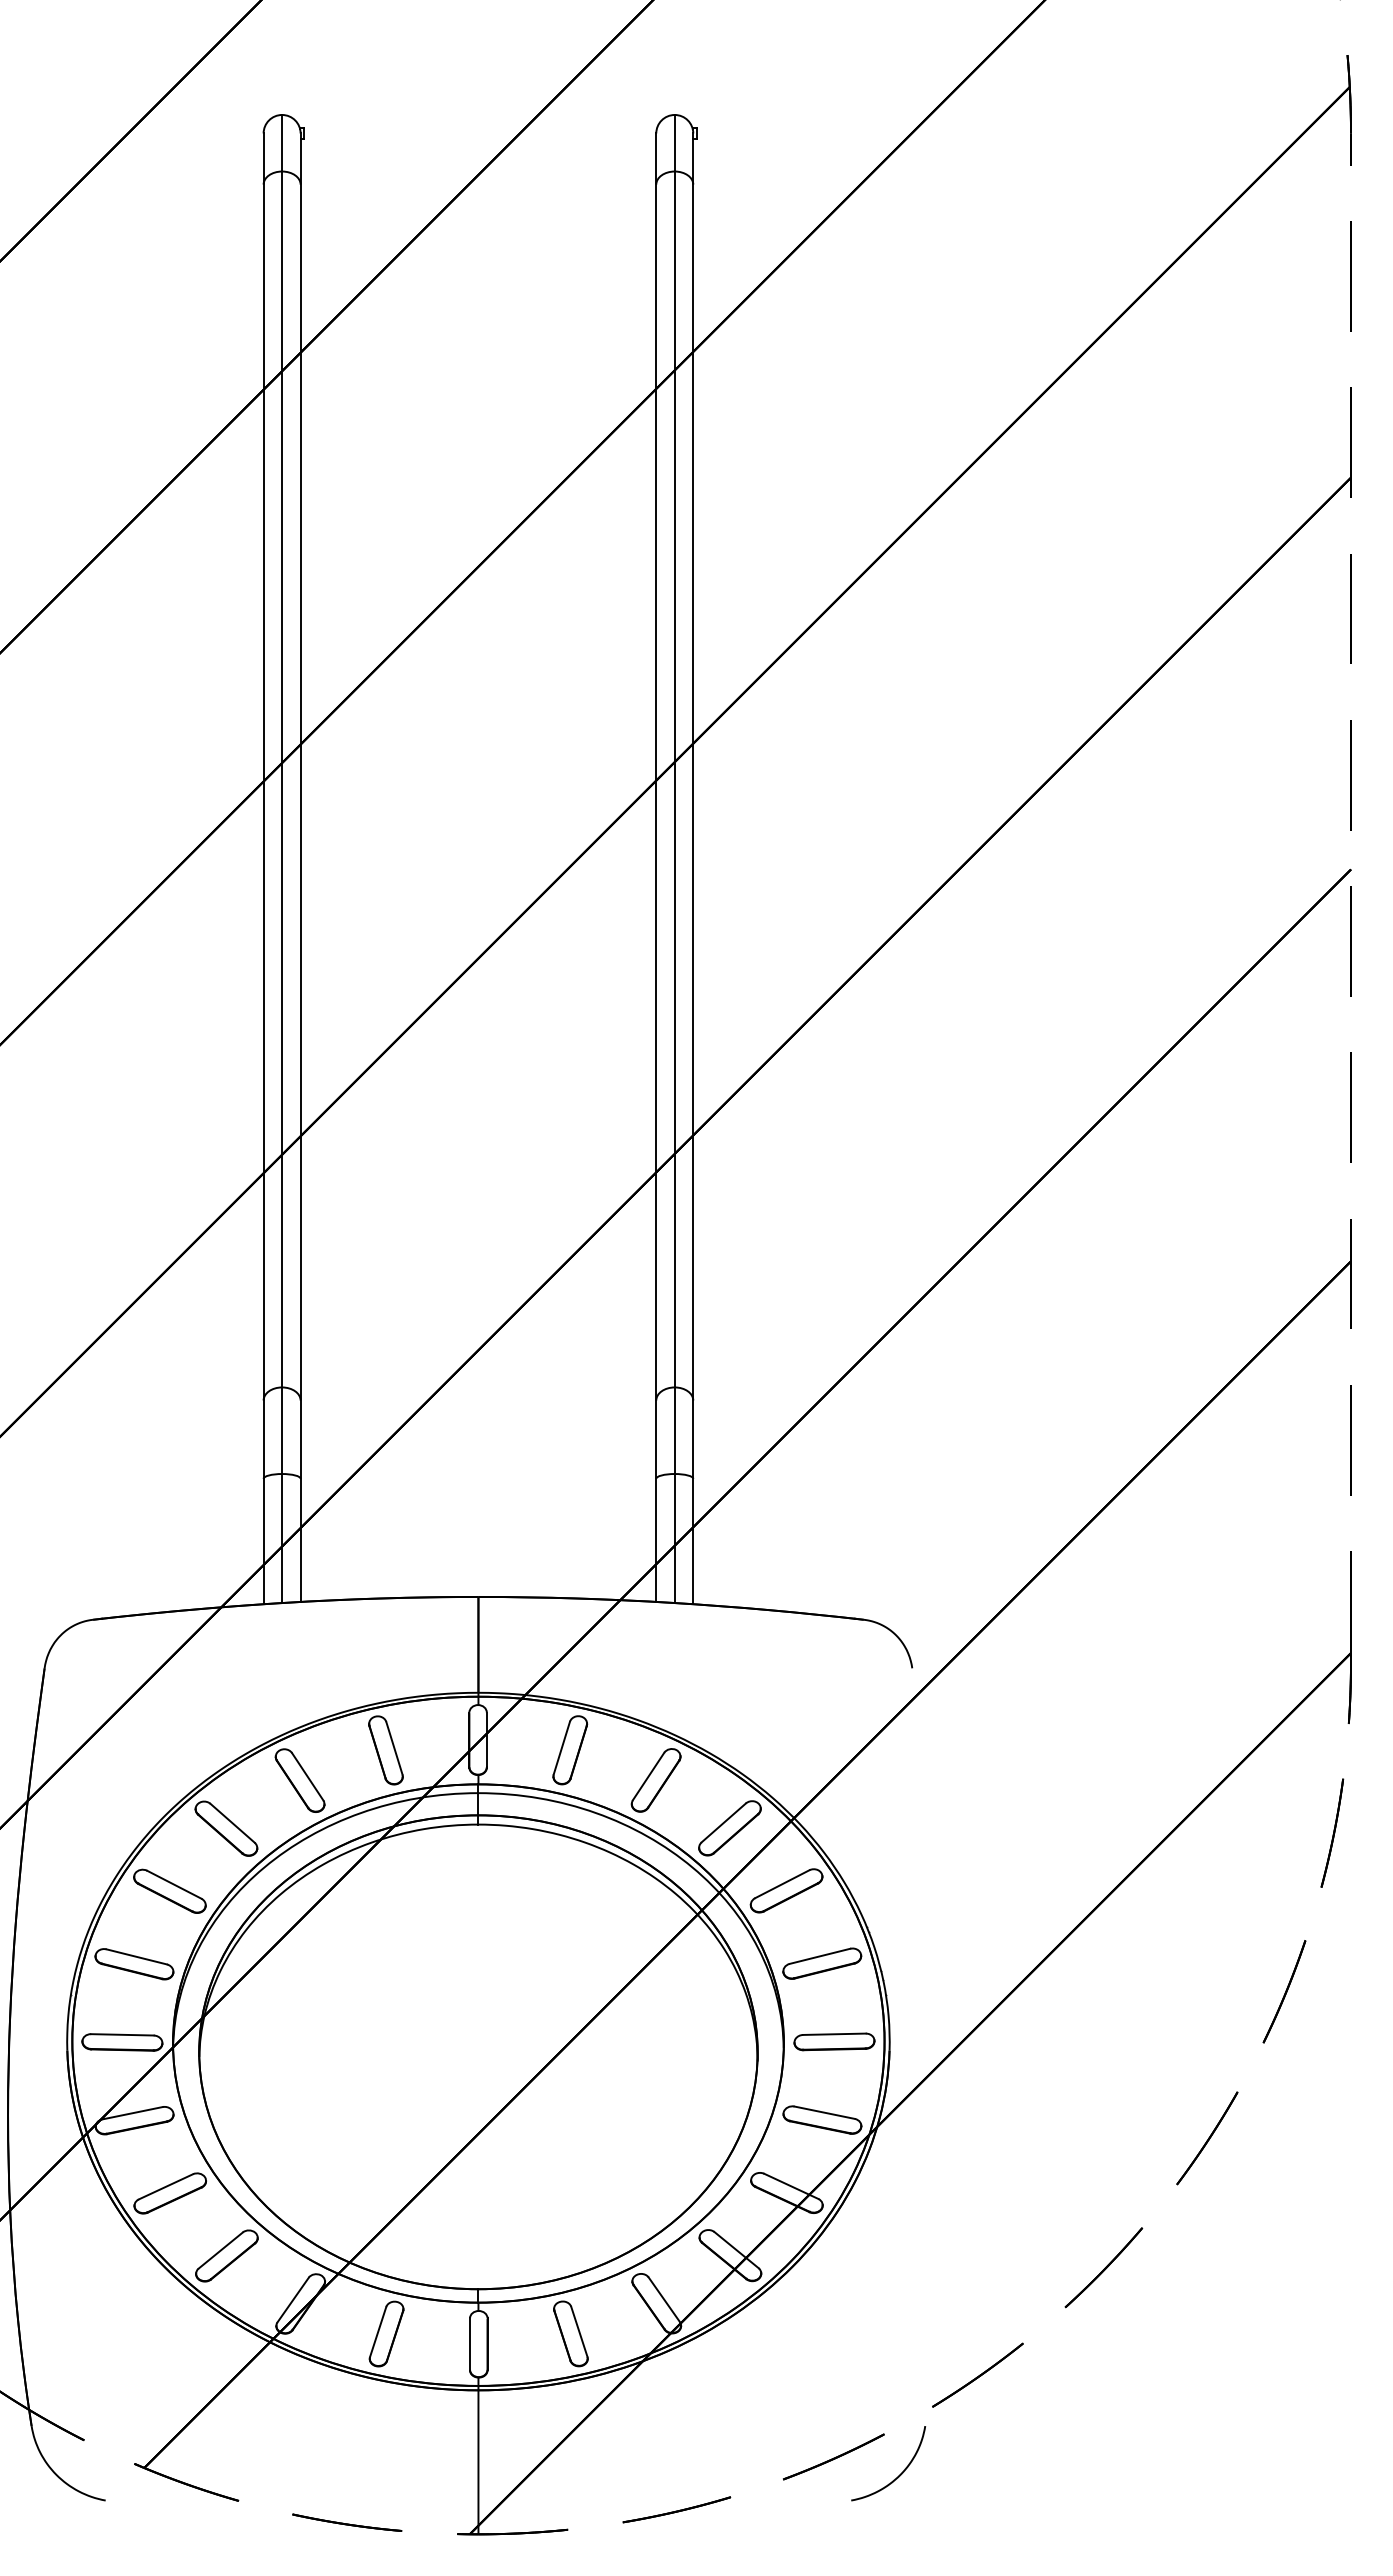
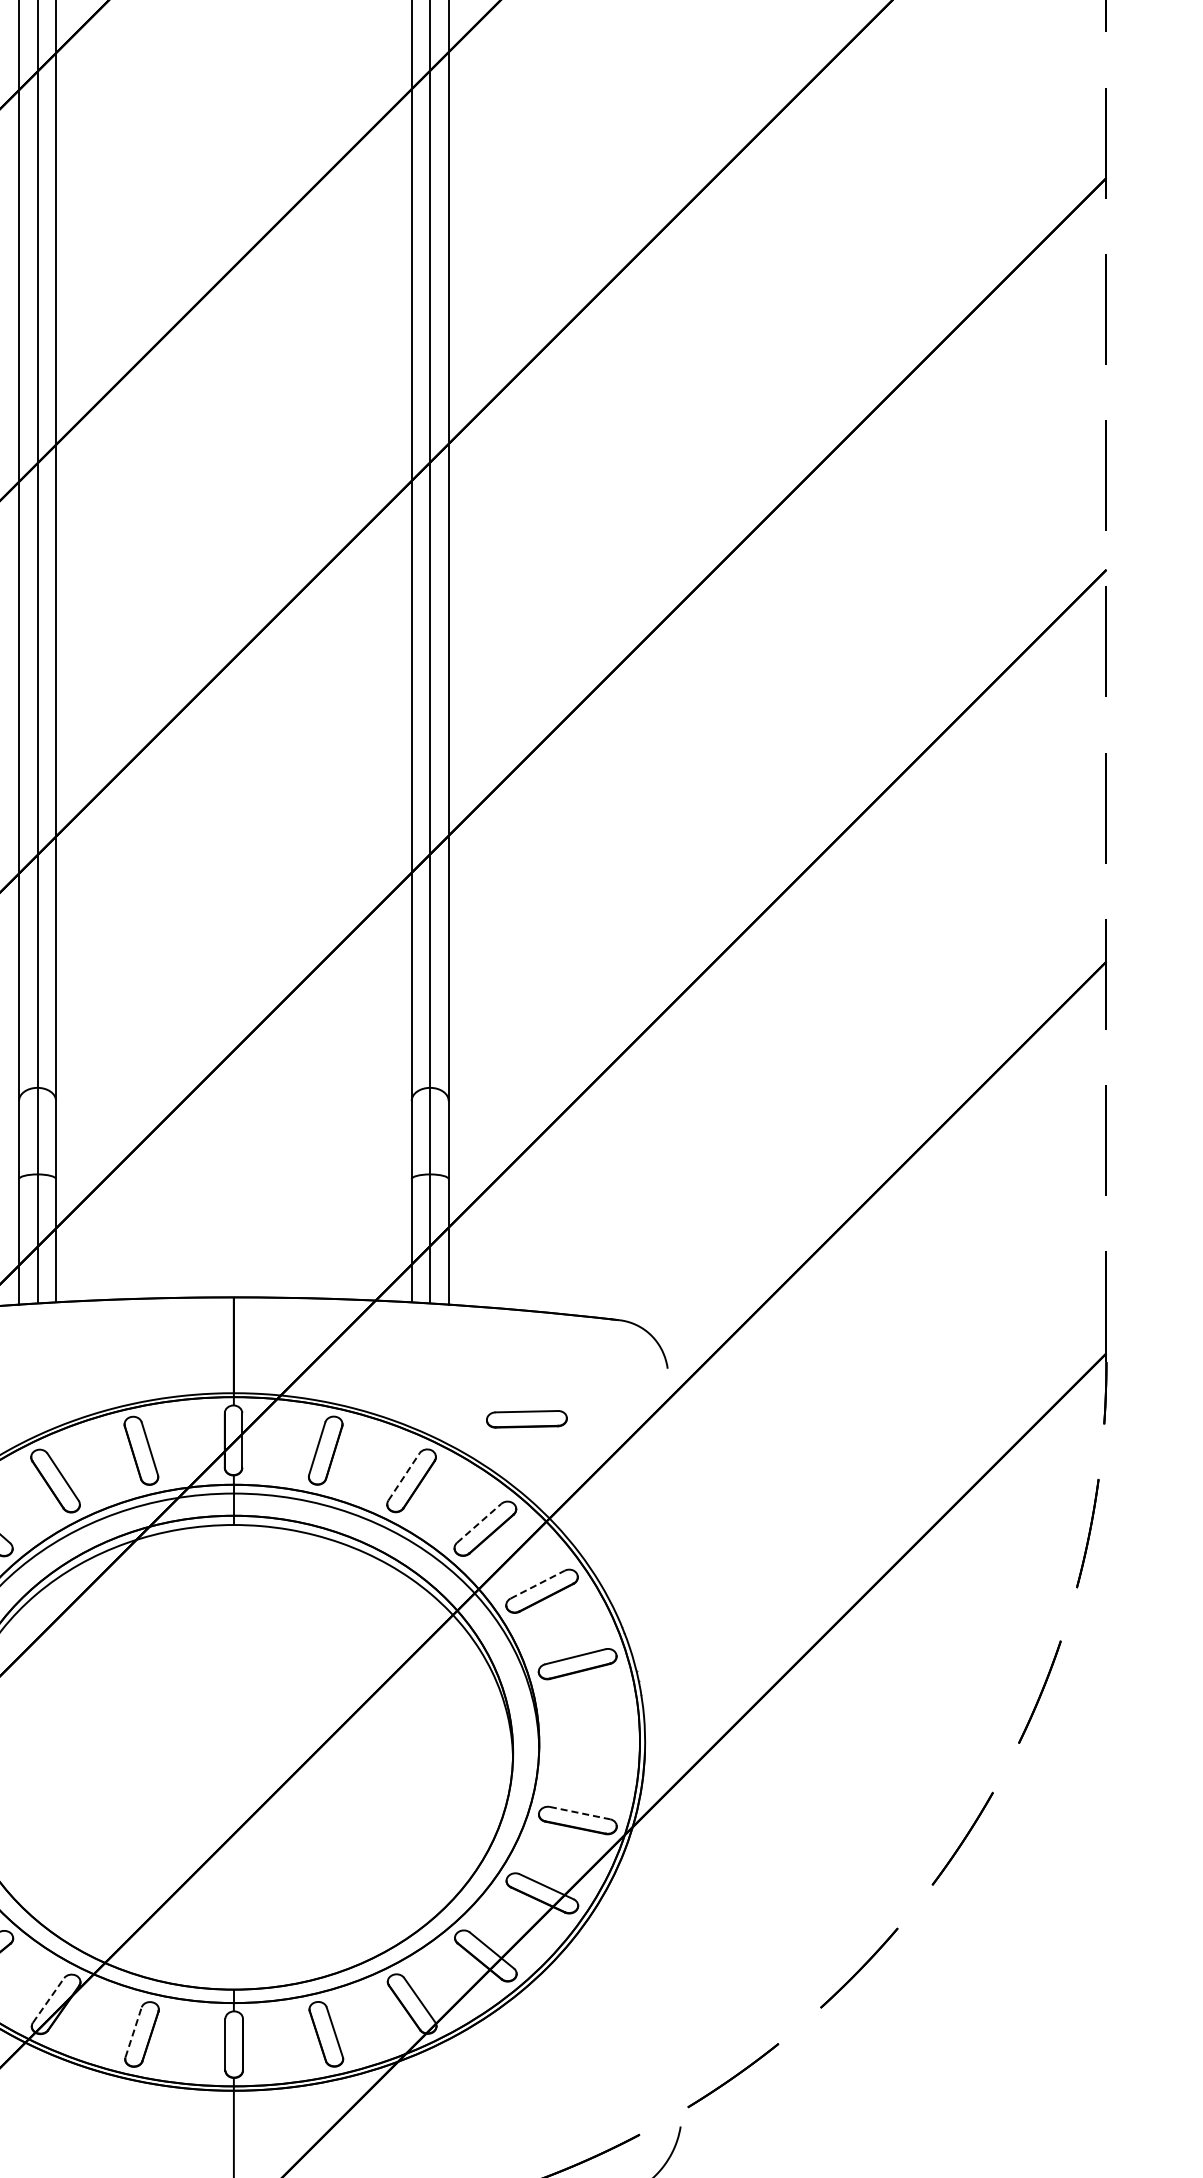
line: (648, 1776) -> (403, 1476), solid -> dashed
line: (724, 1822) -> (479, 1522), solid -> dashed
line: (782, 1884) -> (537, 1584), solid -> dashed
part: (834, 2041) -> (526, 1418), moved
line: (824, 2112) -> (579, 1812), solid -> dashed
line: (293, 2299) -> (48, 1999), solid -> dashed
line: (378, 2331) -> (133, 2031), solid -> dashed

